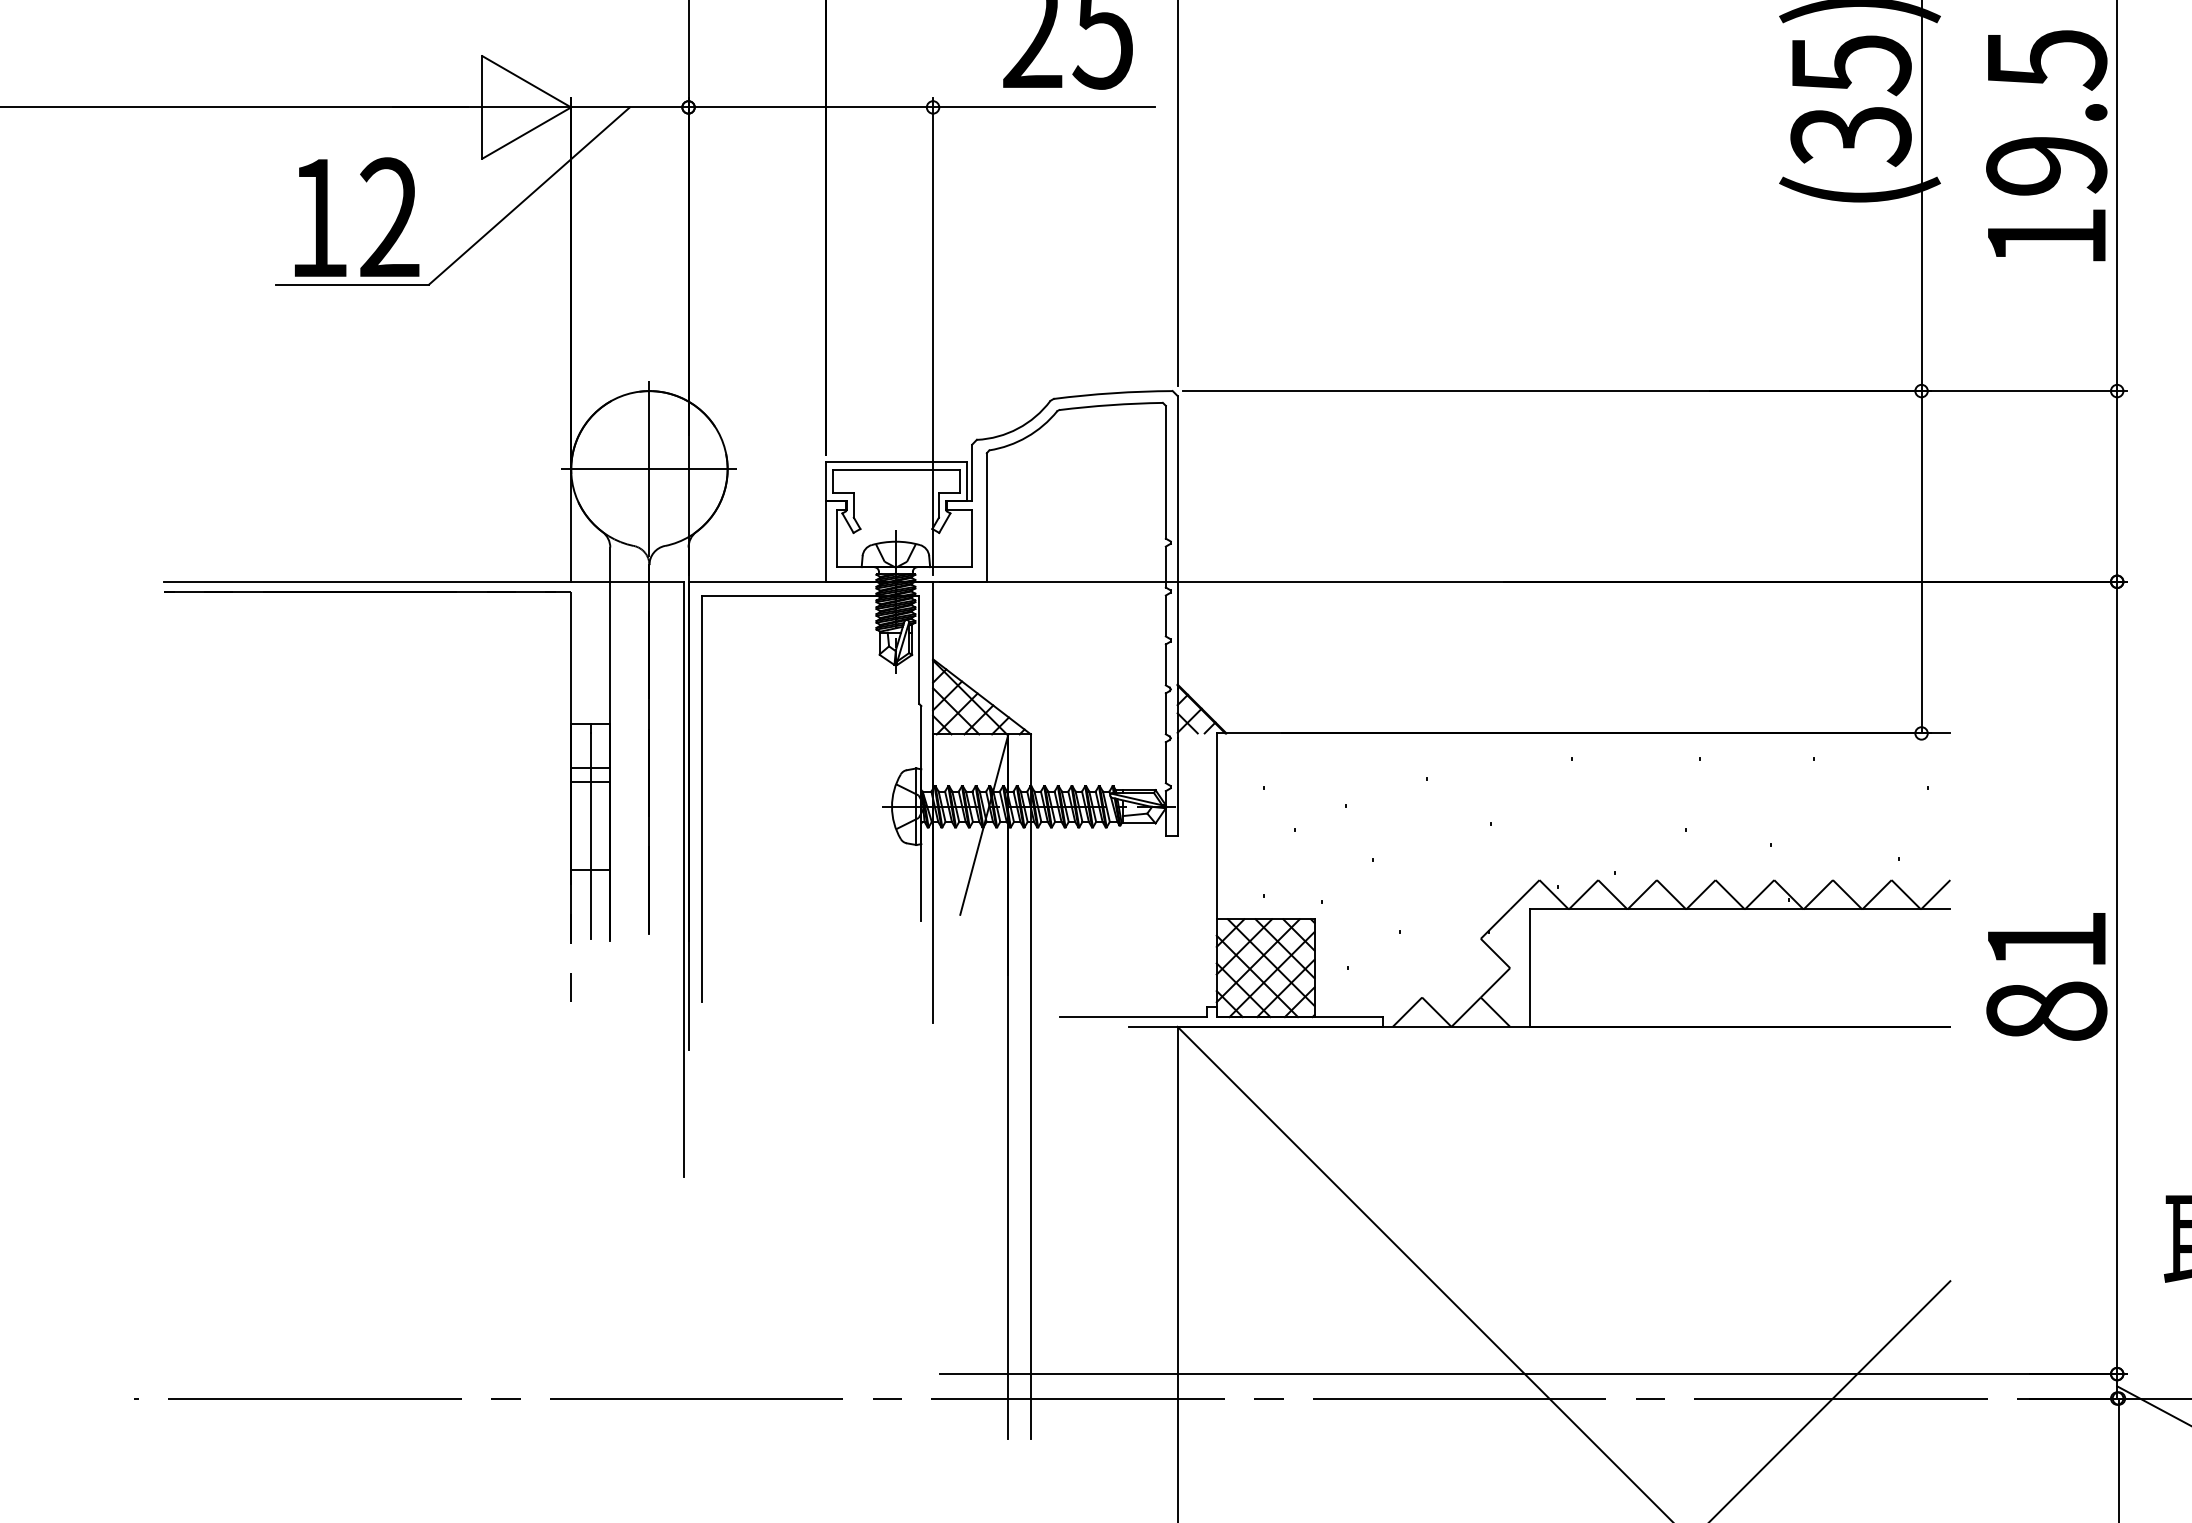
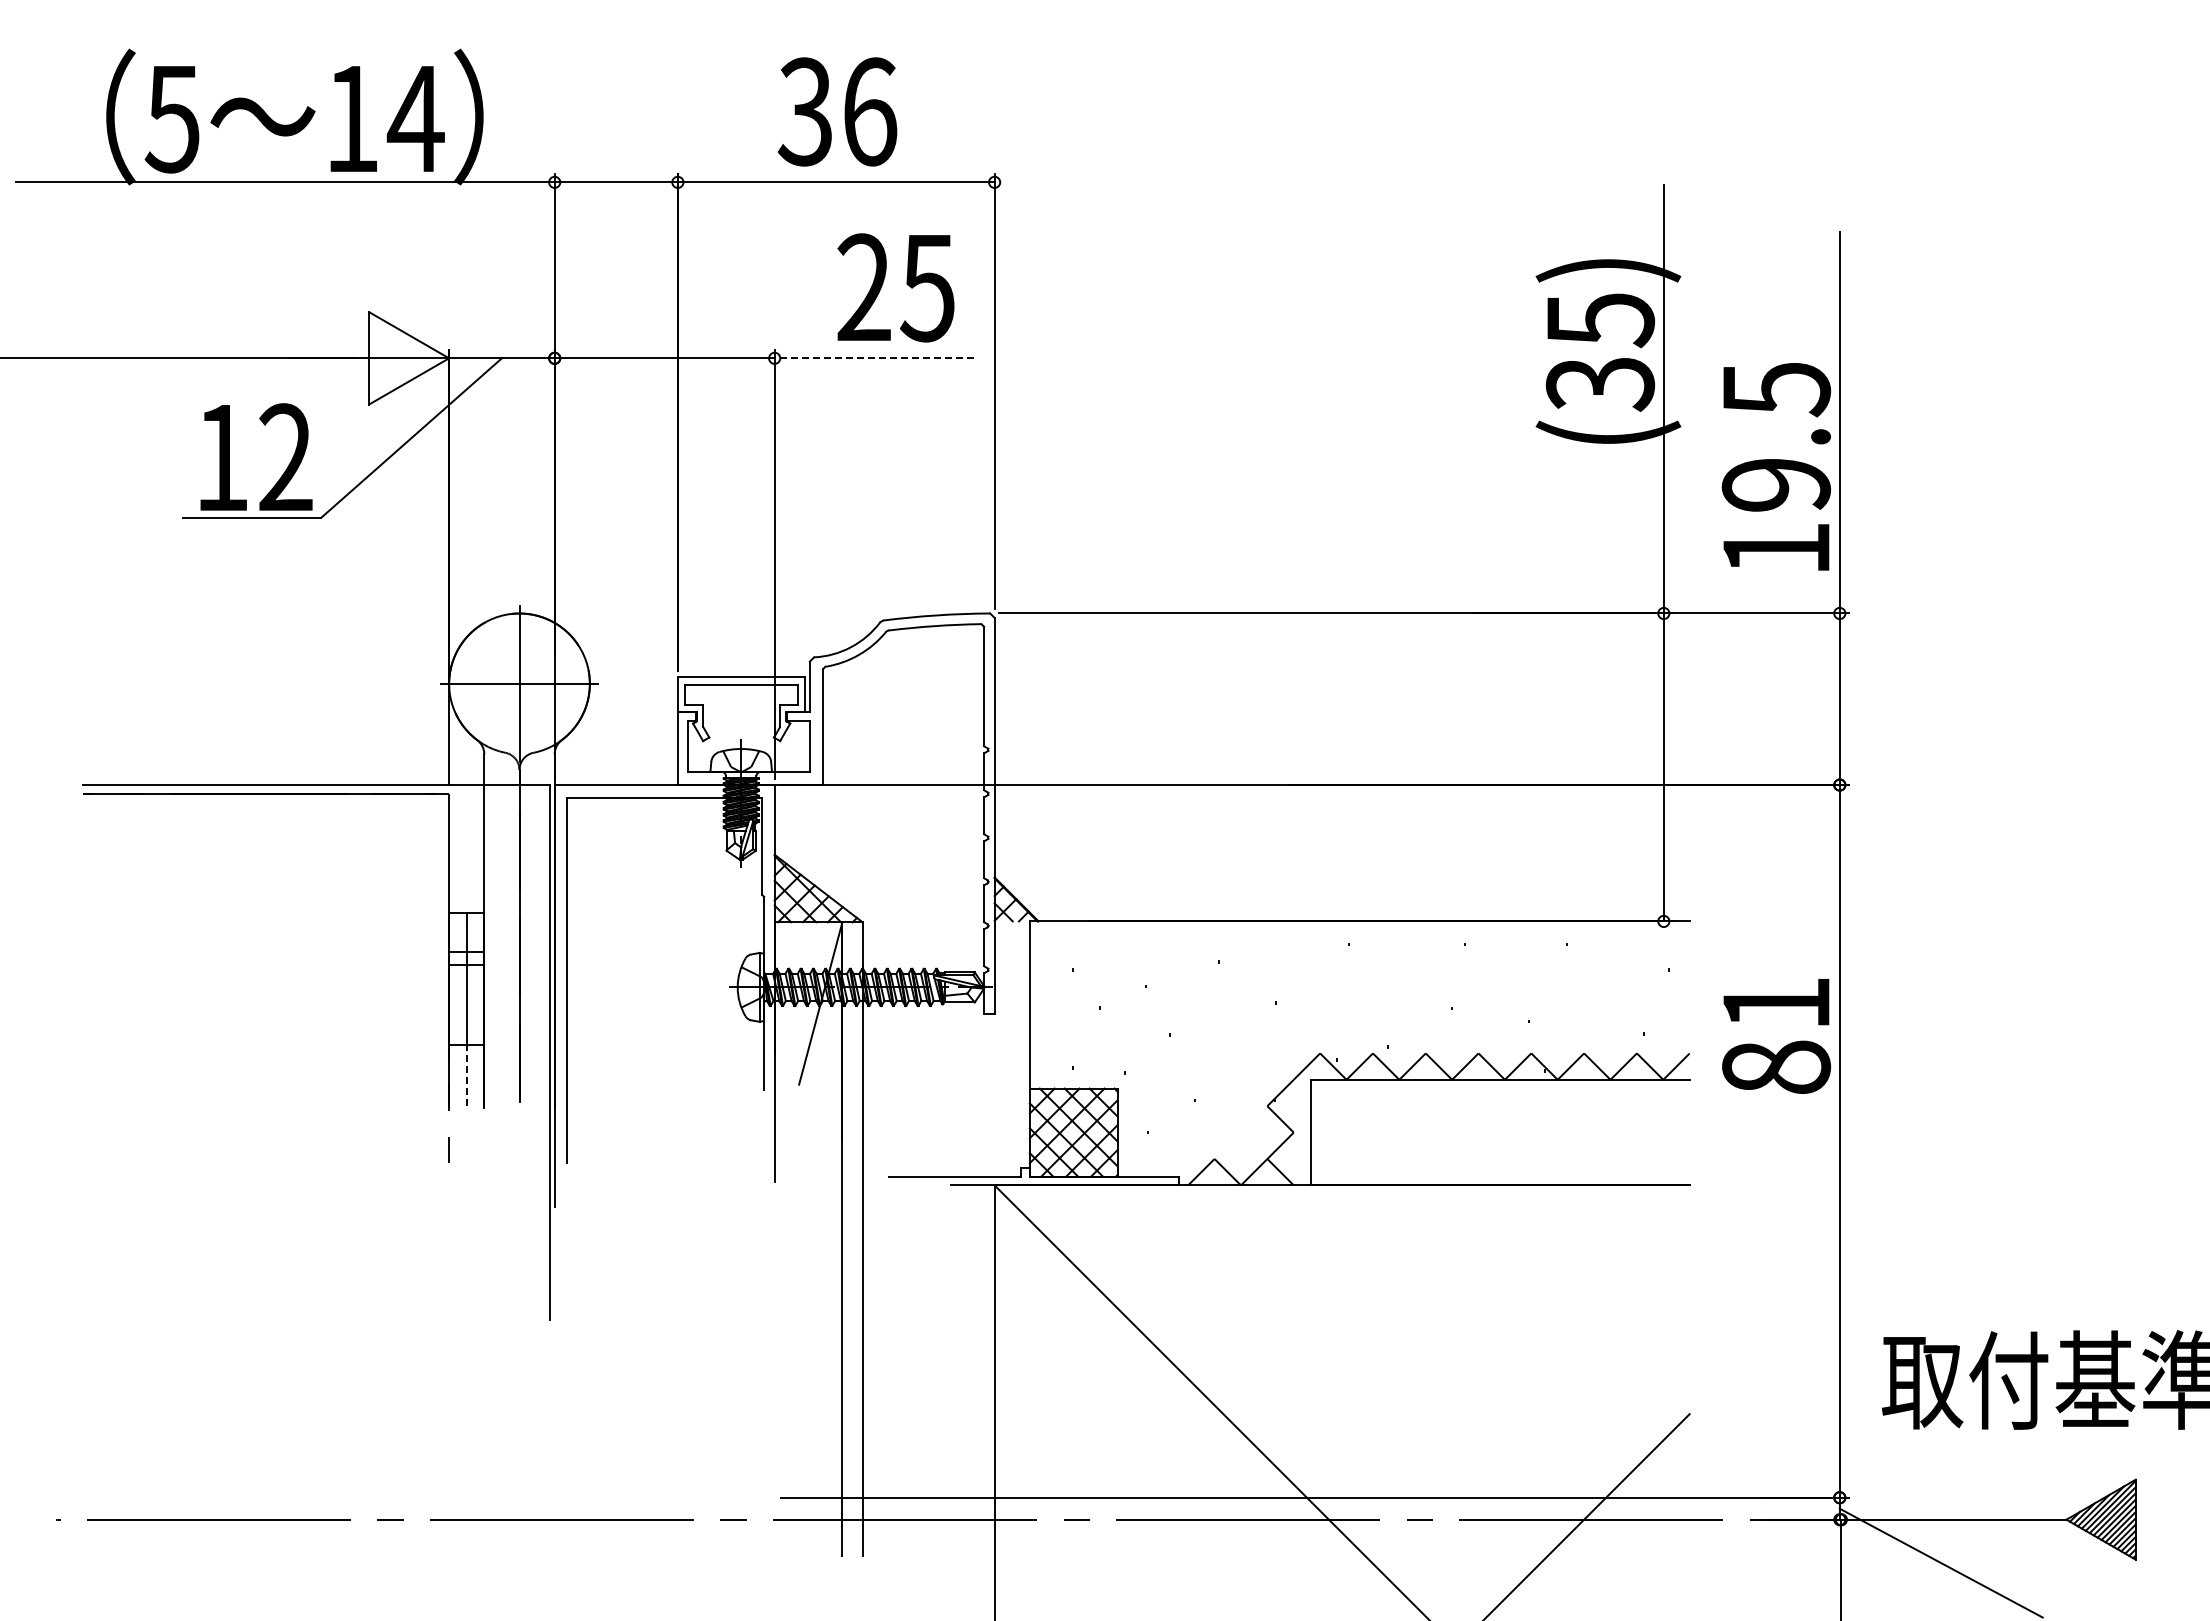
line: (1044, 107) -> (874, 358), solid -> dashed
text: (2046, 145) -> (1776, 466), moved
line: (590, 904) -> (466, 1075), solid -> dashed
text: (2046, 976) -> (1776, 1036), moved

